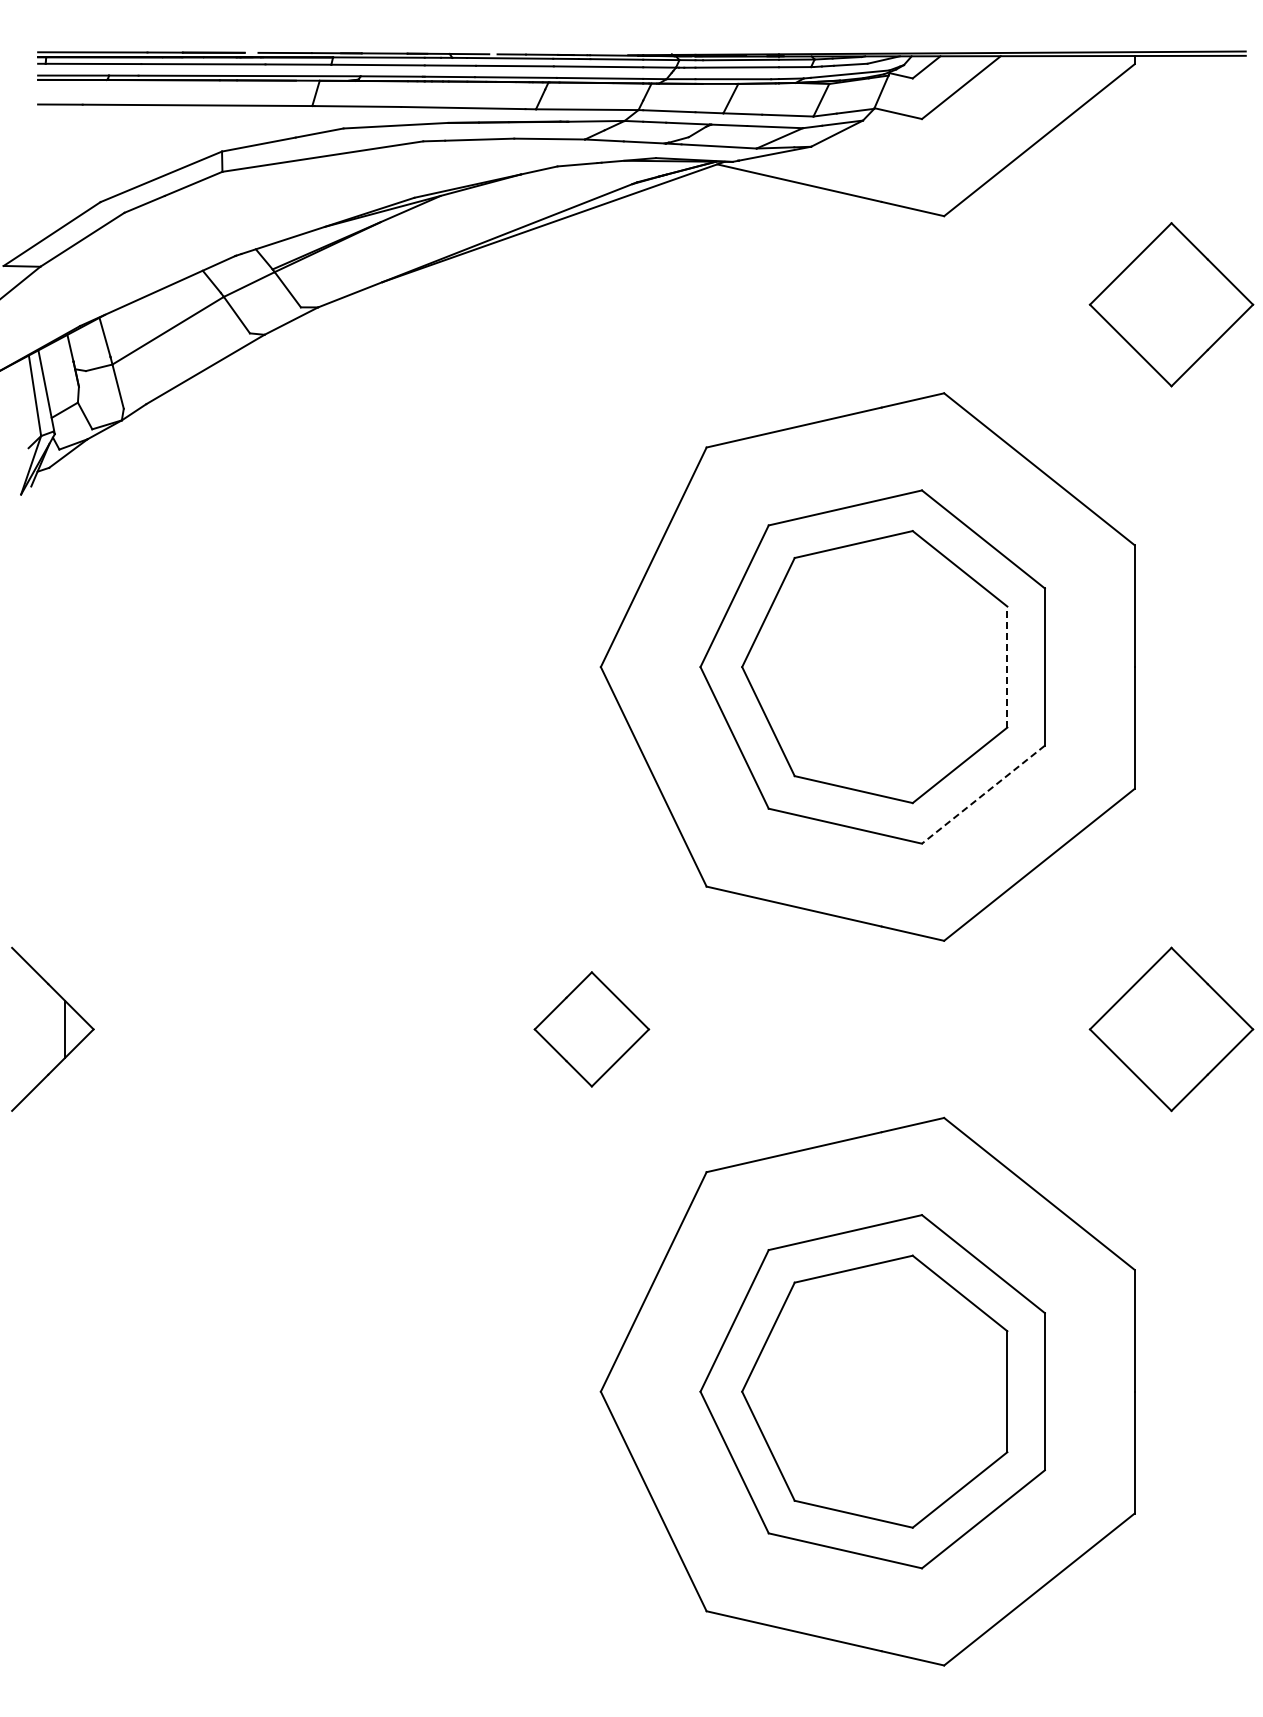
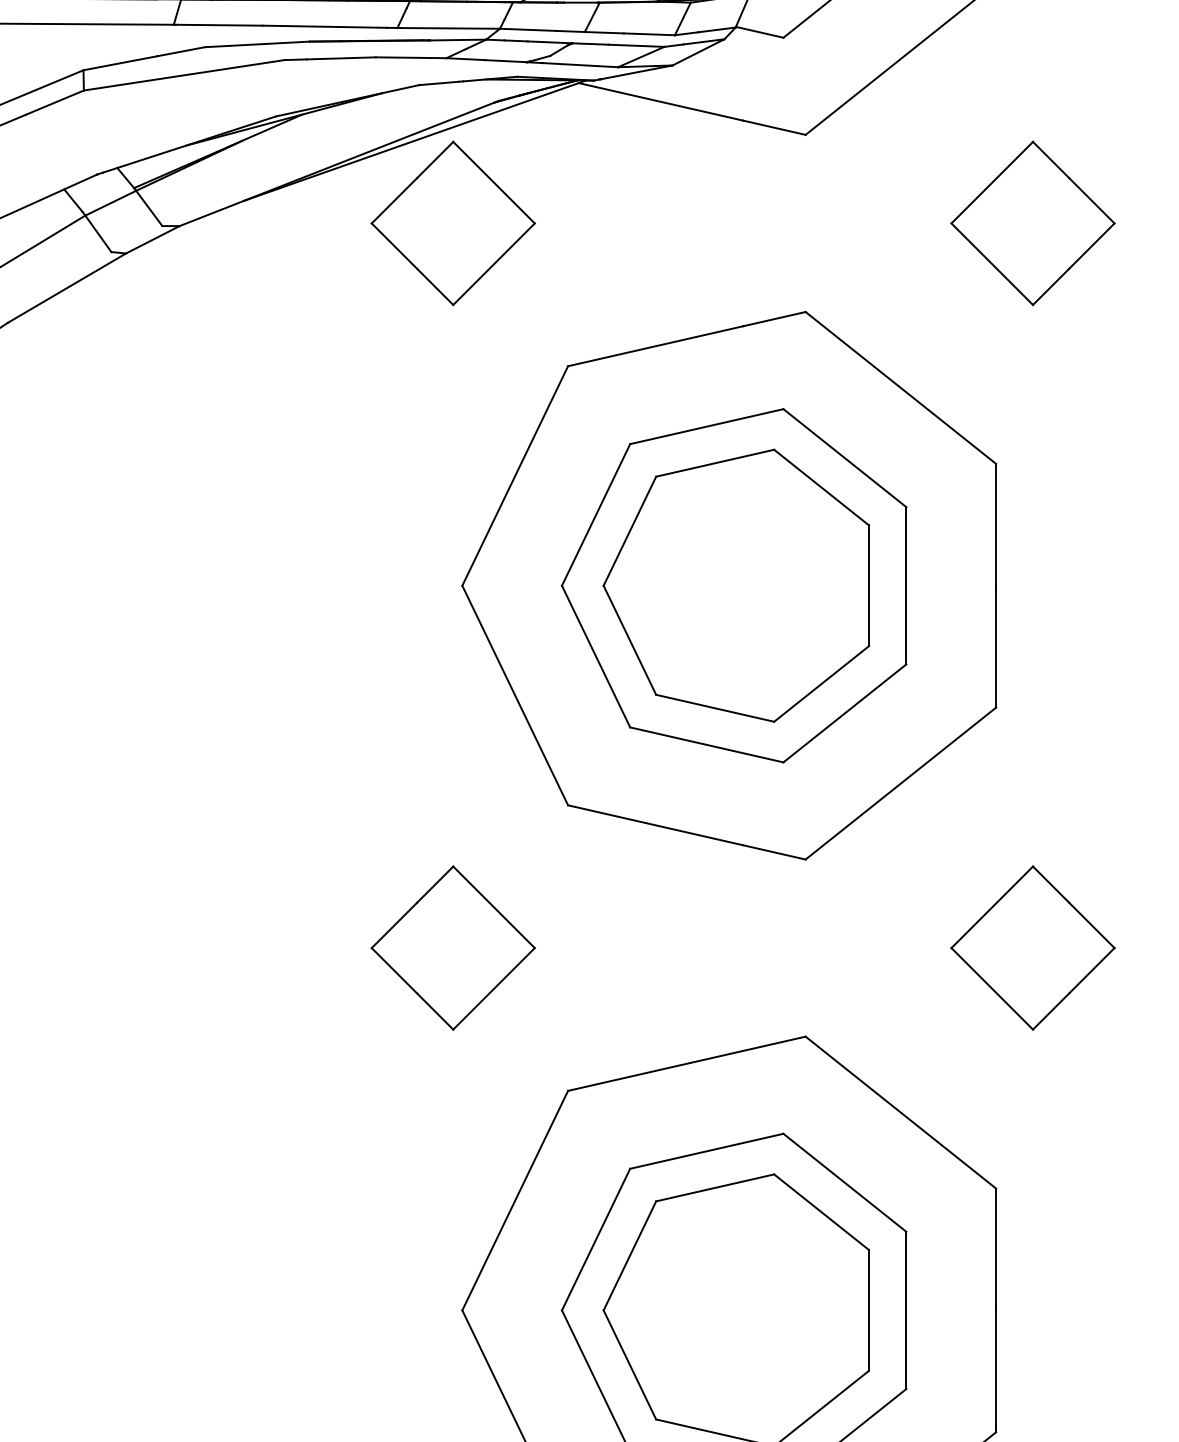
part: (591, 304) -> (452, 223), added
line: (1007, 667) -> (868, 586), dashed -> solid
line: (983, 794) -> (844, 713), dashed -> solid
part: (591, 1029) -> (452, 948), size x1.43

